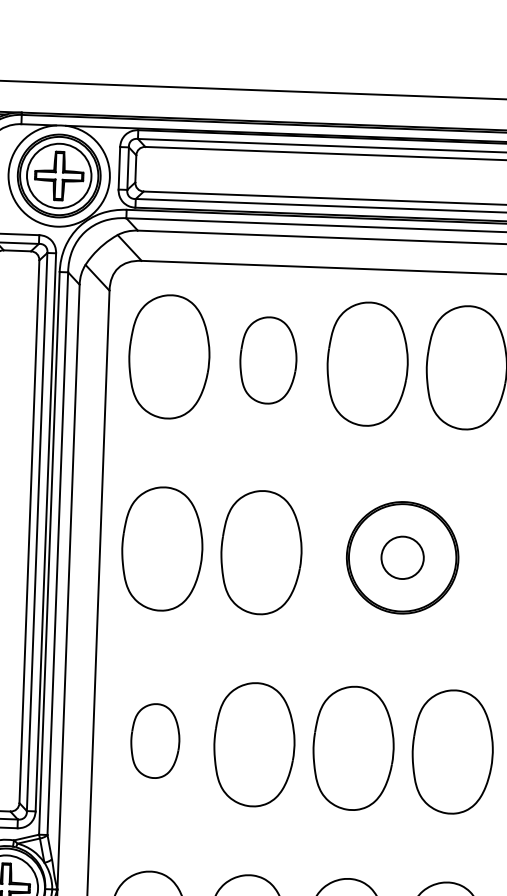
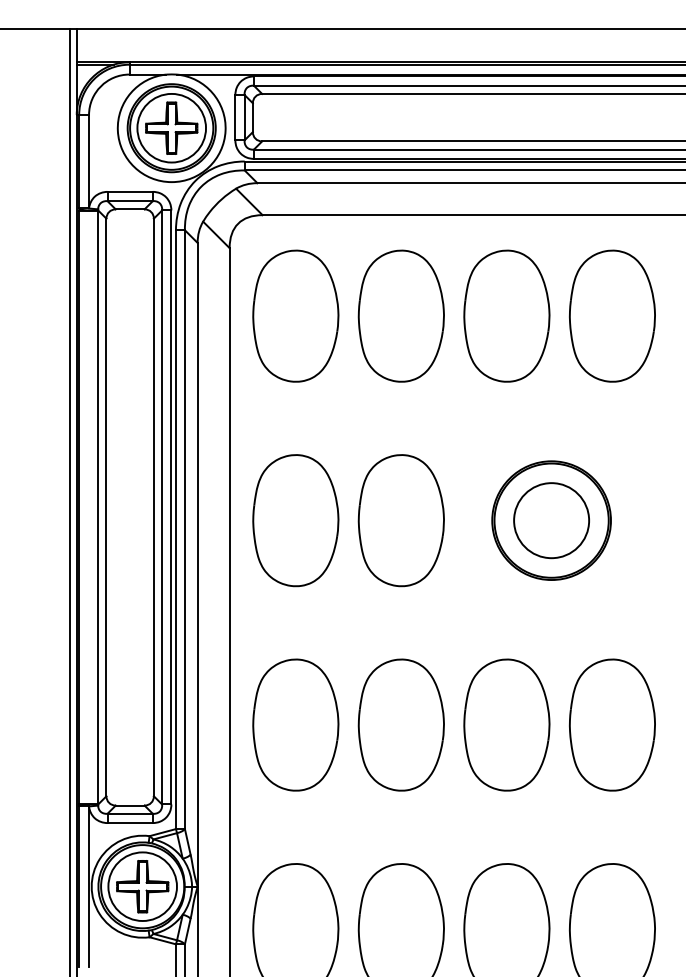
part: (267, 359) -> (400, 315), size x1.43
circle: (402, 557) -> (551, 520), size x1.67
part: (154, 740) -> (295, 724), size x1.67

